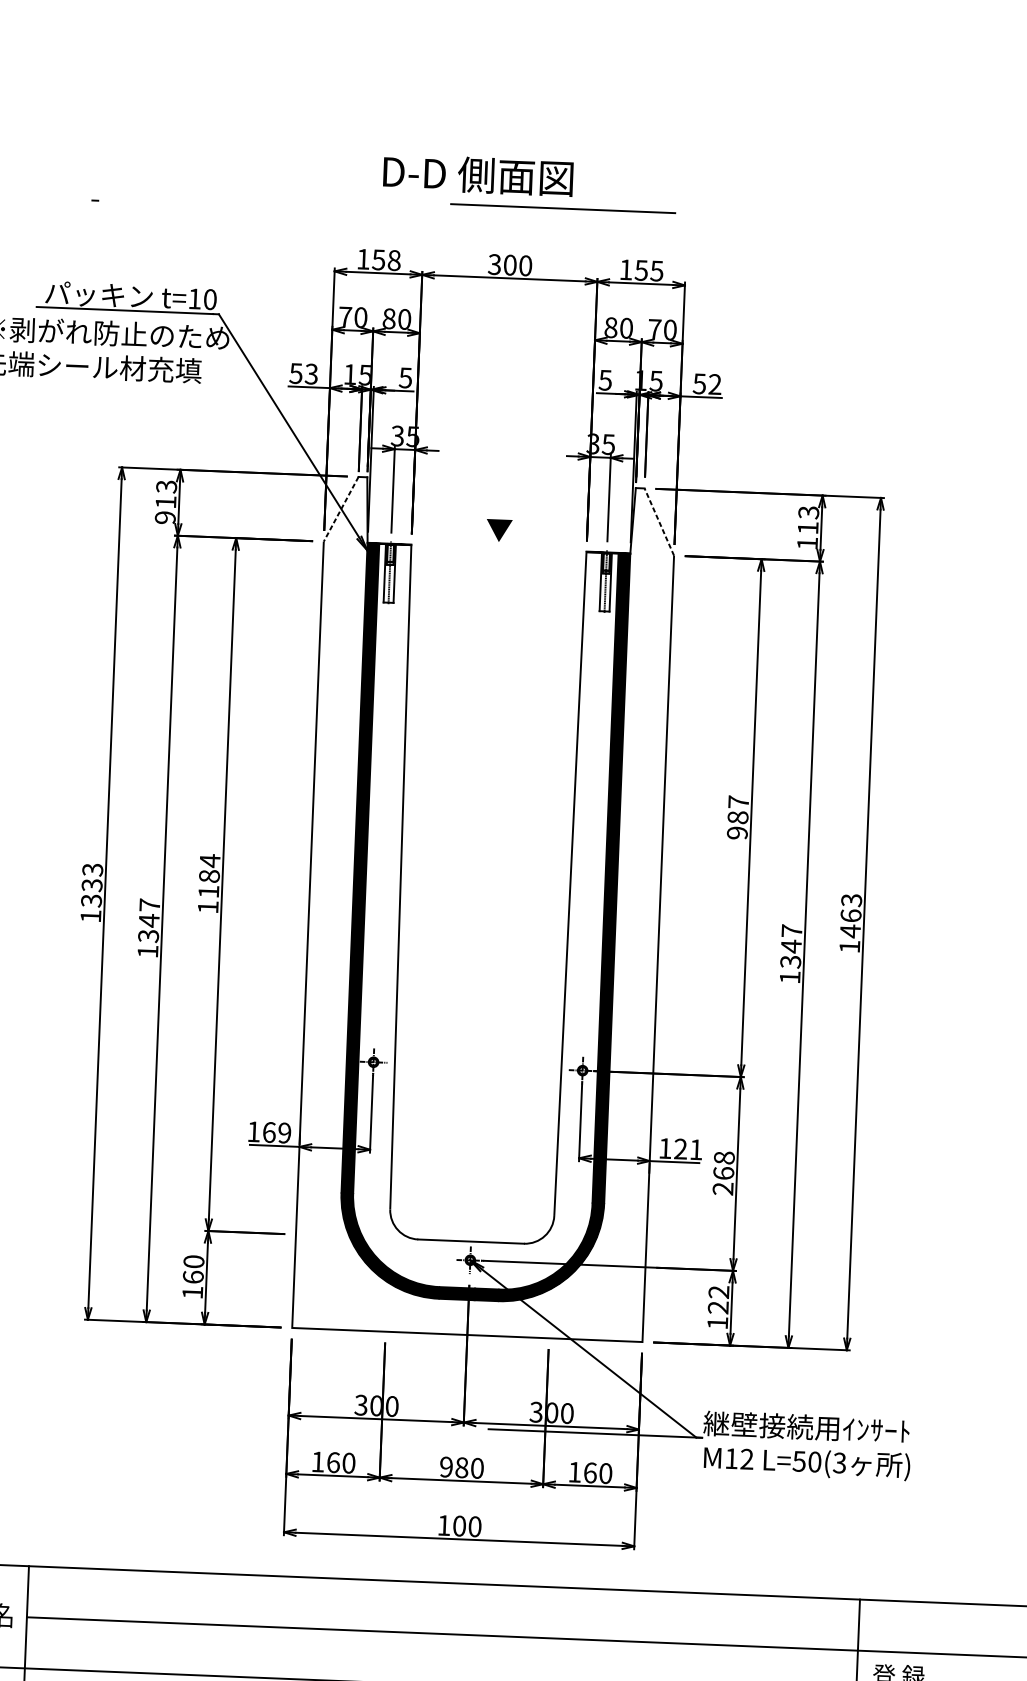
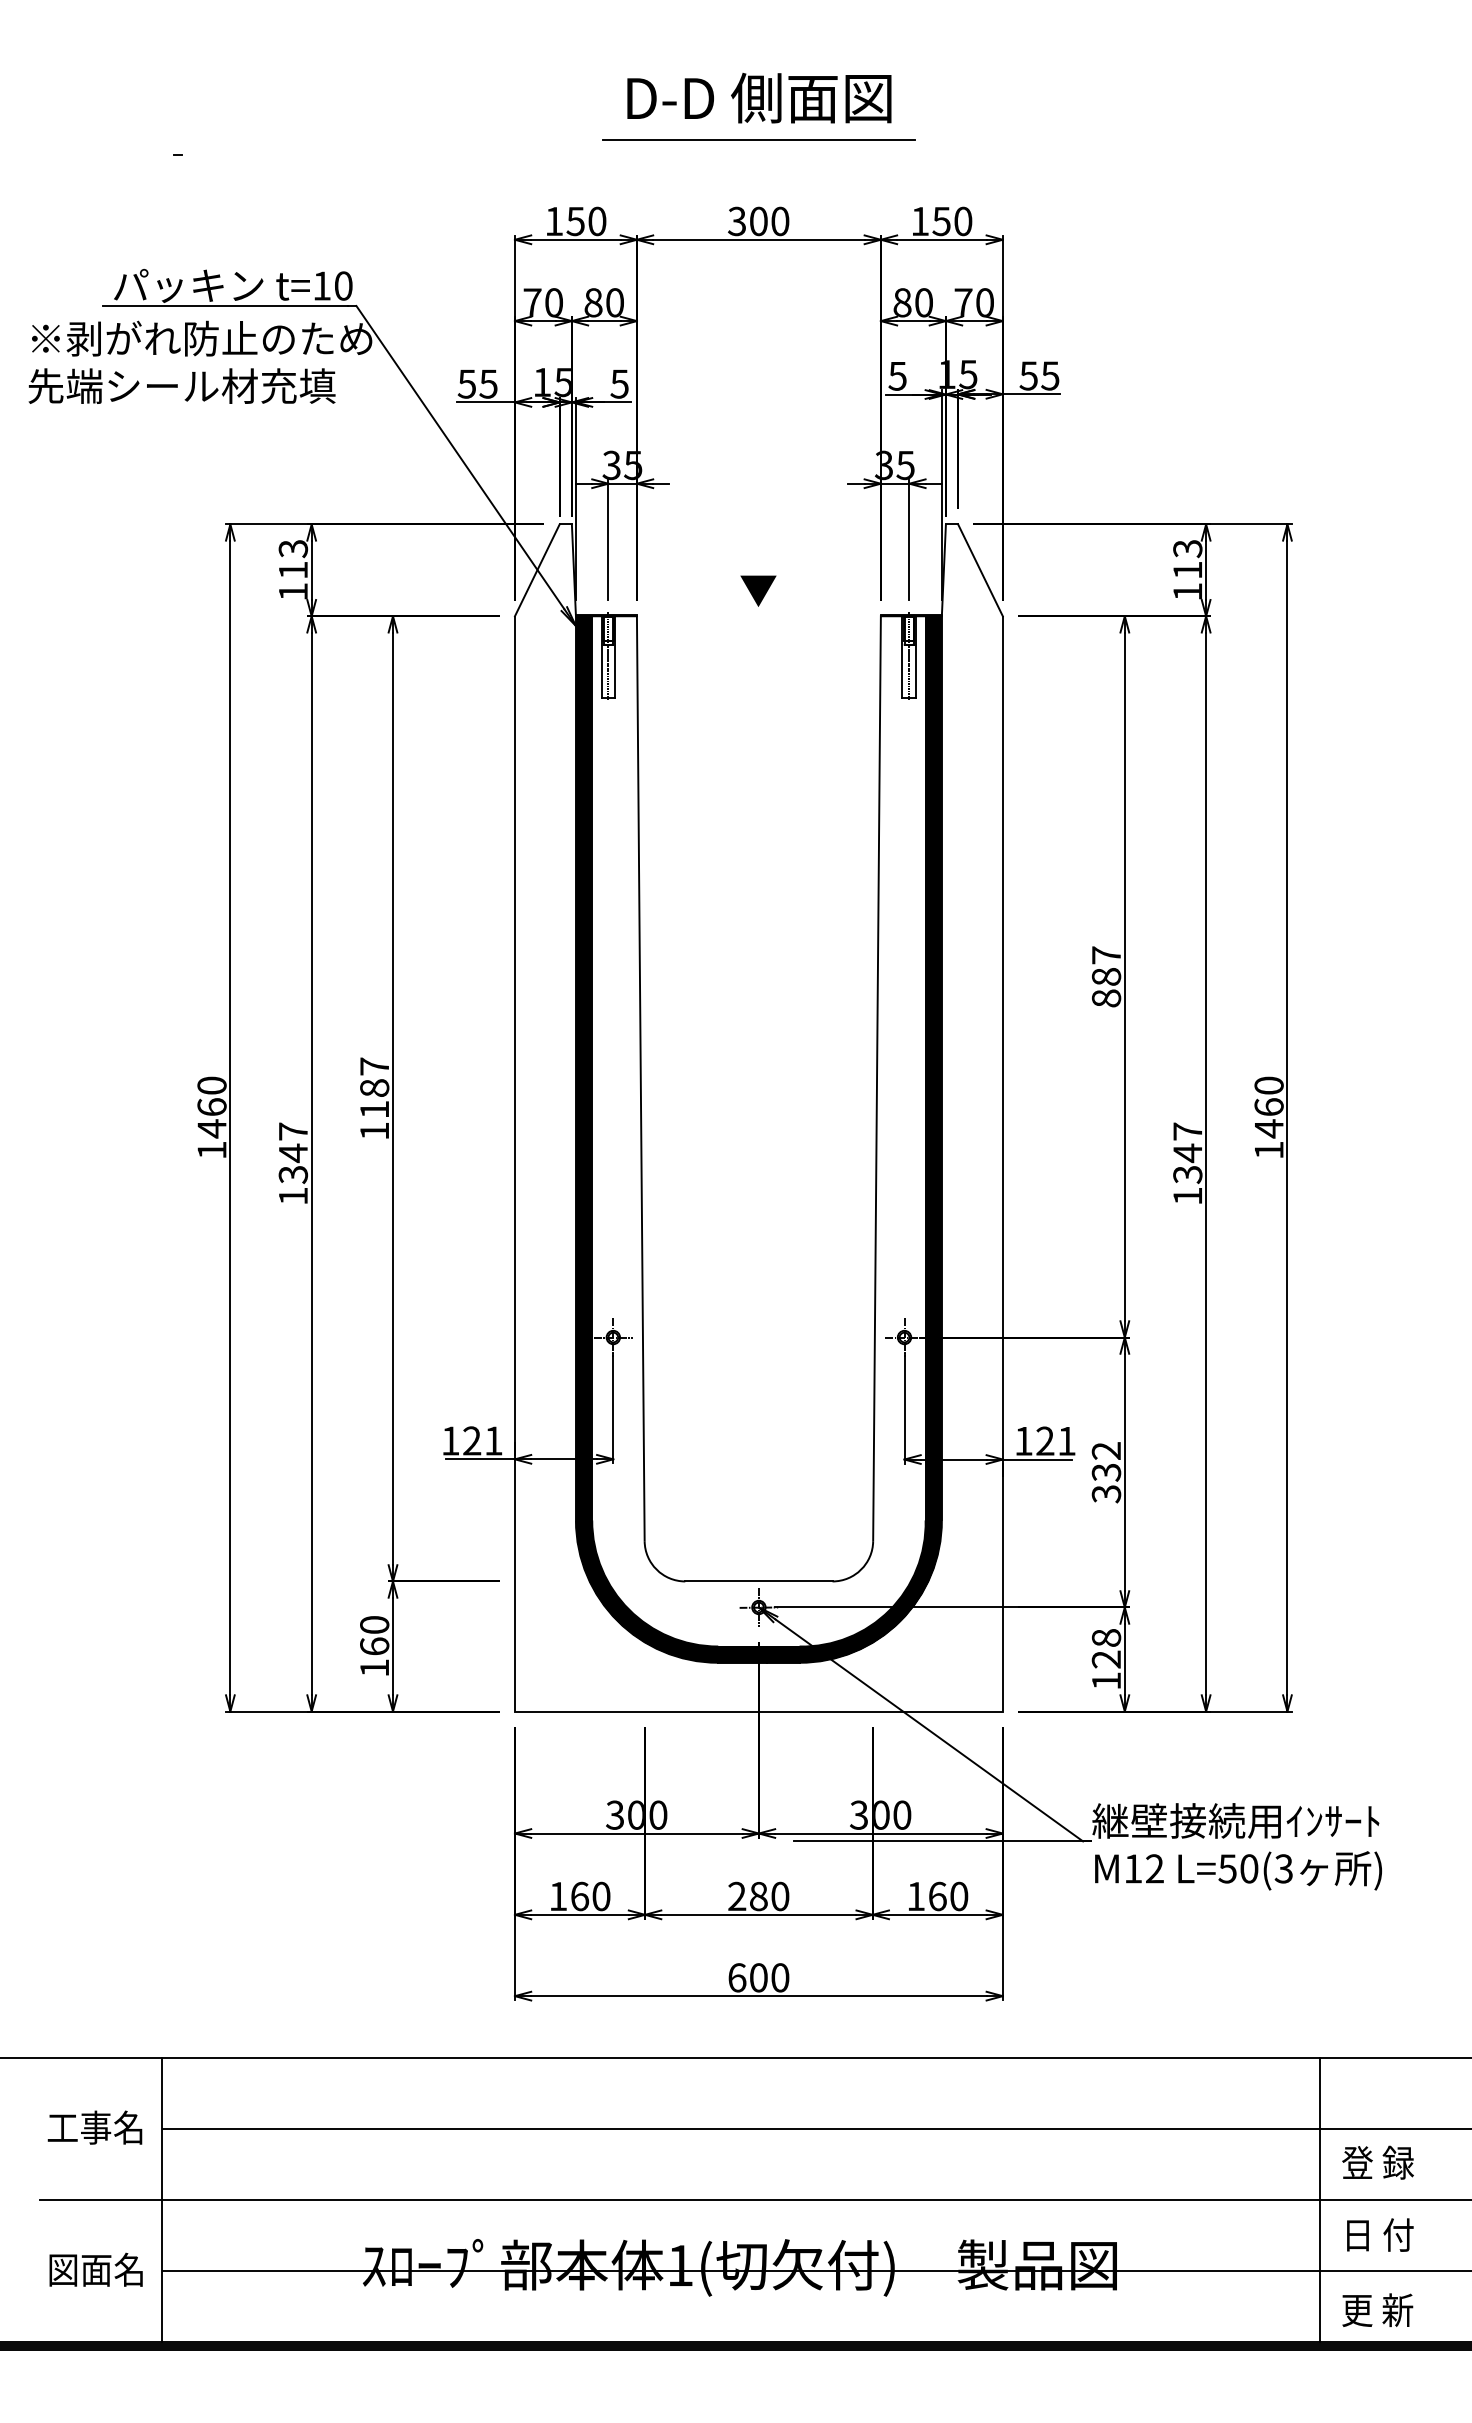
text: (478, 175) -> (759, 98), moved
line: (562, 208) -> (758, 139), moved
text: (394, 260) -> (597, 221), 158 -> 150
text: (656, 271) -> (962, 221), 155 -> 150
text: (311, 373) -> (488, 383), 53 -> 55
text: (715, 384) -> (1050, 375), 52 -> 55
line: (341, 509) -> (537, 570), dashed -> solid
text: (165, 517) -> (293, 591), 913 -> 113
line: (659, 521) -> (980, 569), dashed -> solid
text: (737, 833) -> (1106, 998), 987 -> 887
text: (209, 860) -> (374, 1066), 1184 -> 1187
text: (91, 885) -> (211, 1107), 1333 -> 1460
text: (851, 900) -> (1268, 1085), 1463 -> 1460
text: (276, 1132) -> (482, 1440), 169 -> 121
text: (723, 1173) -> (1106, 1472), 268 -> 332
text: (719, 1291) -> (1106, 1637), 122 -> 128
text: (446, 1467) -> (737, 1896), 980 -> 280
text: (444, 1525) -> (737, 1977), 100 -> 600

